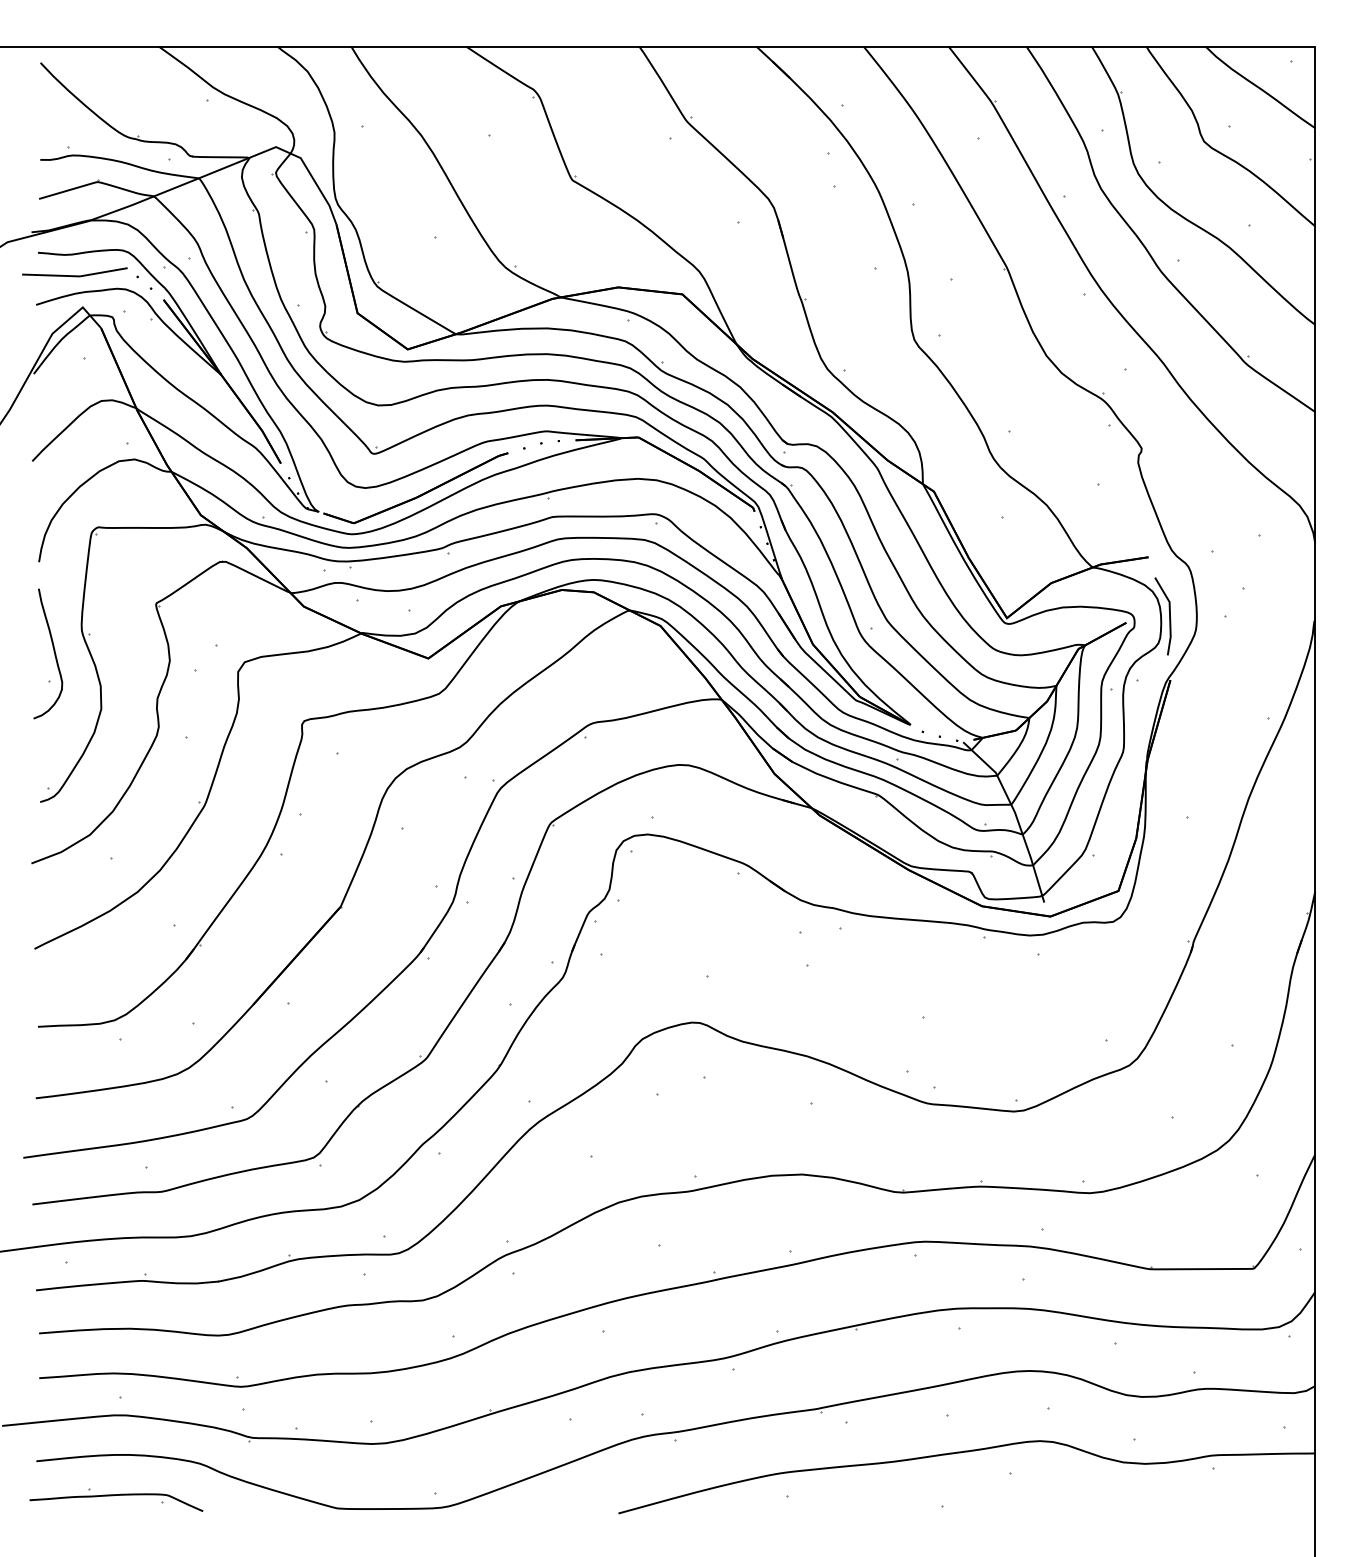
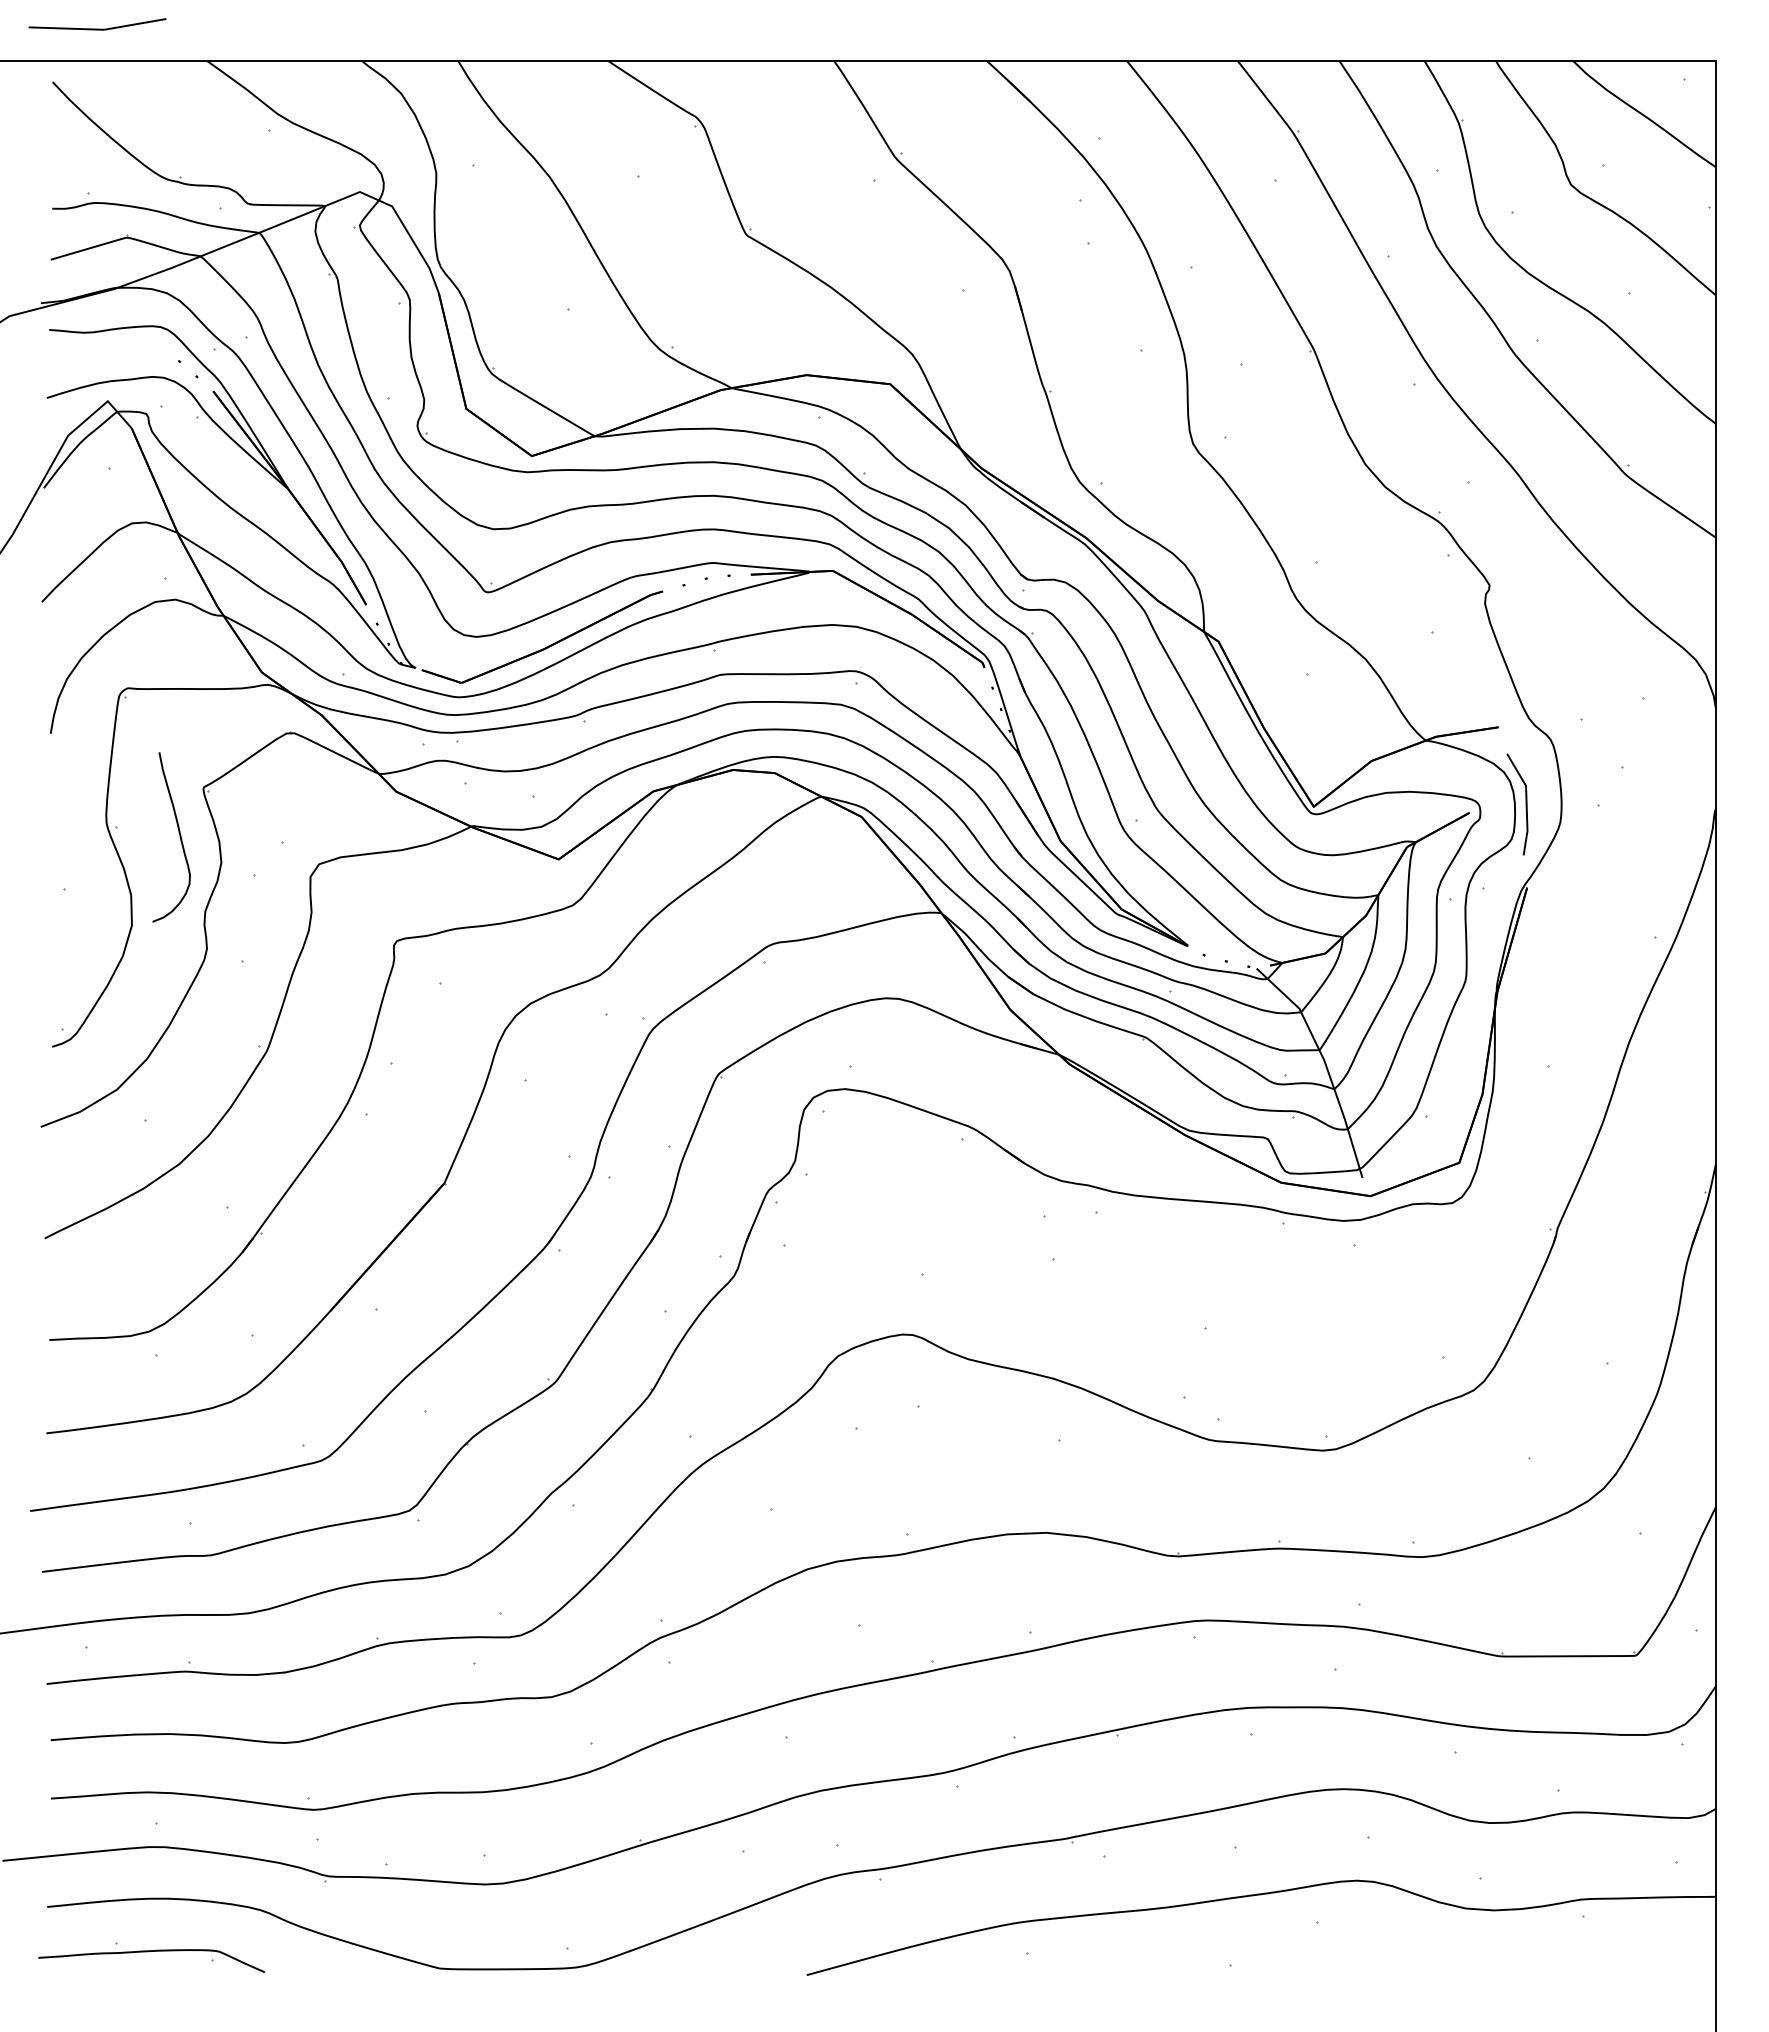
line: (74, 275) -> (97, 28), moved
curve: (54, 653) -> (179, 837), moved

